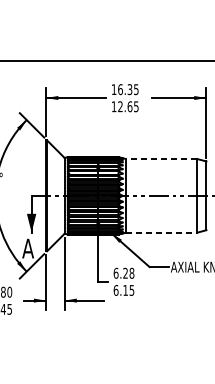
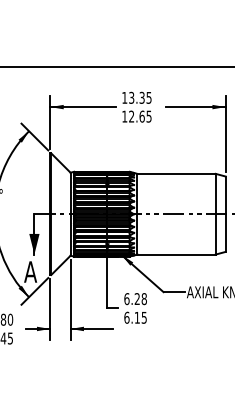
text: (120, 89) -> (131, 97), 16.35 -> 13.35
line: (161, 158) -> (176, 173), dashed -> solid
line: (162, 232) -> (177, 254), dashed -> solid

